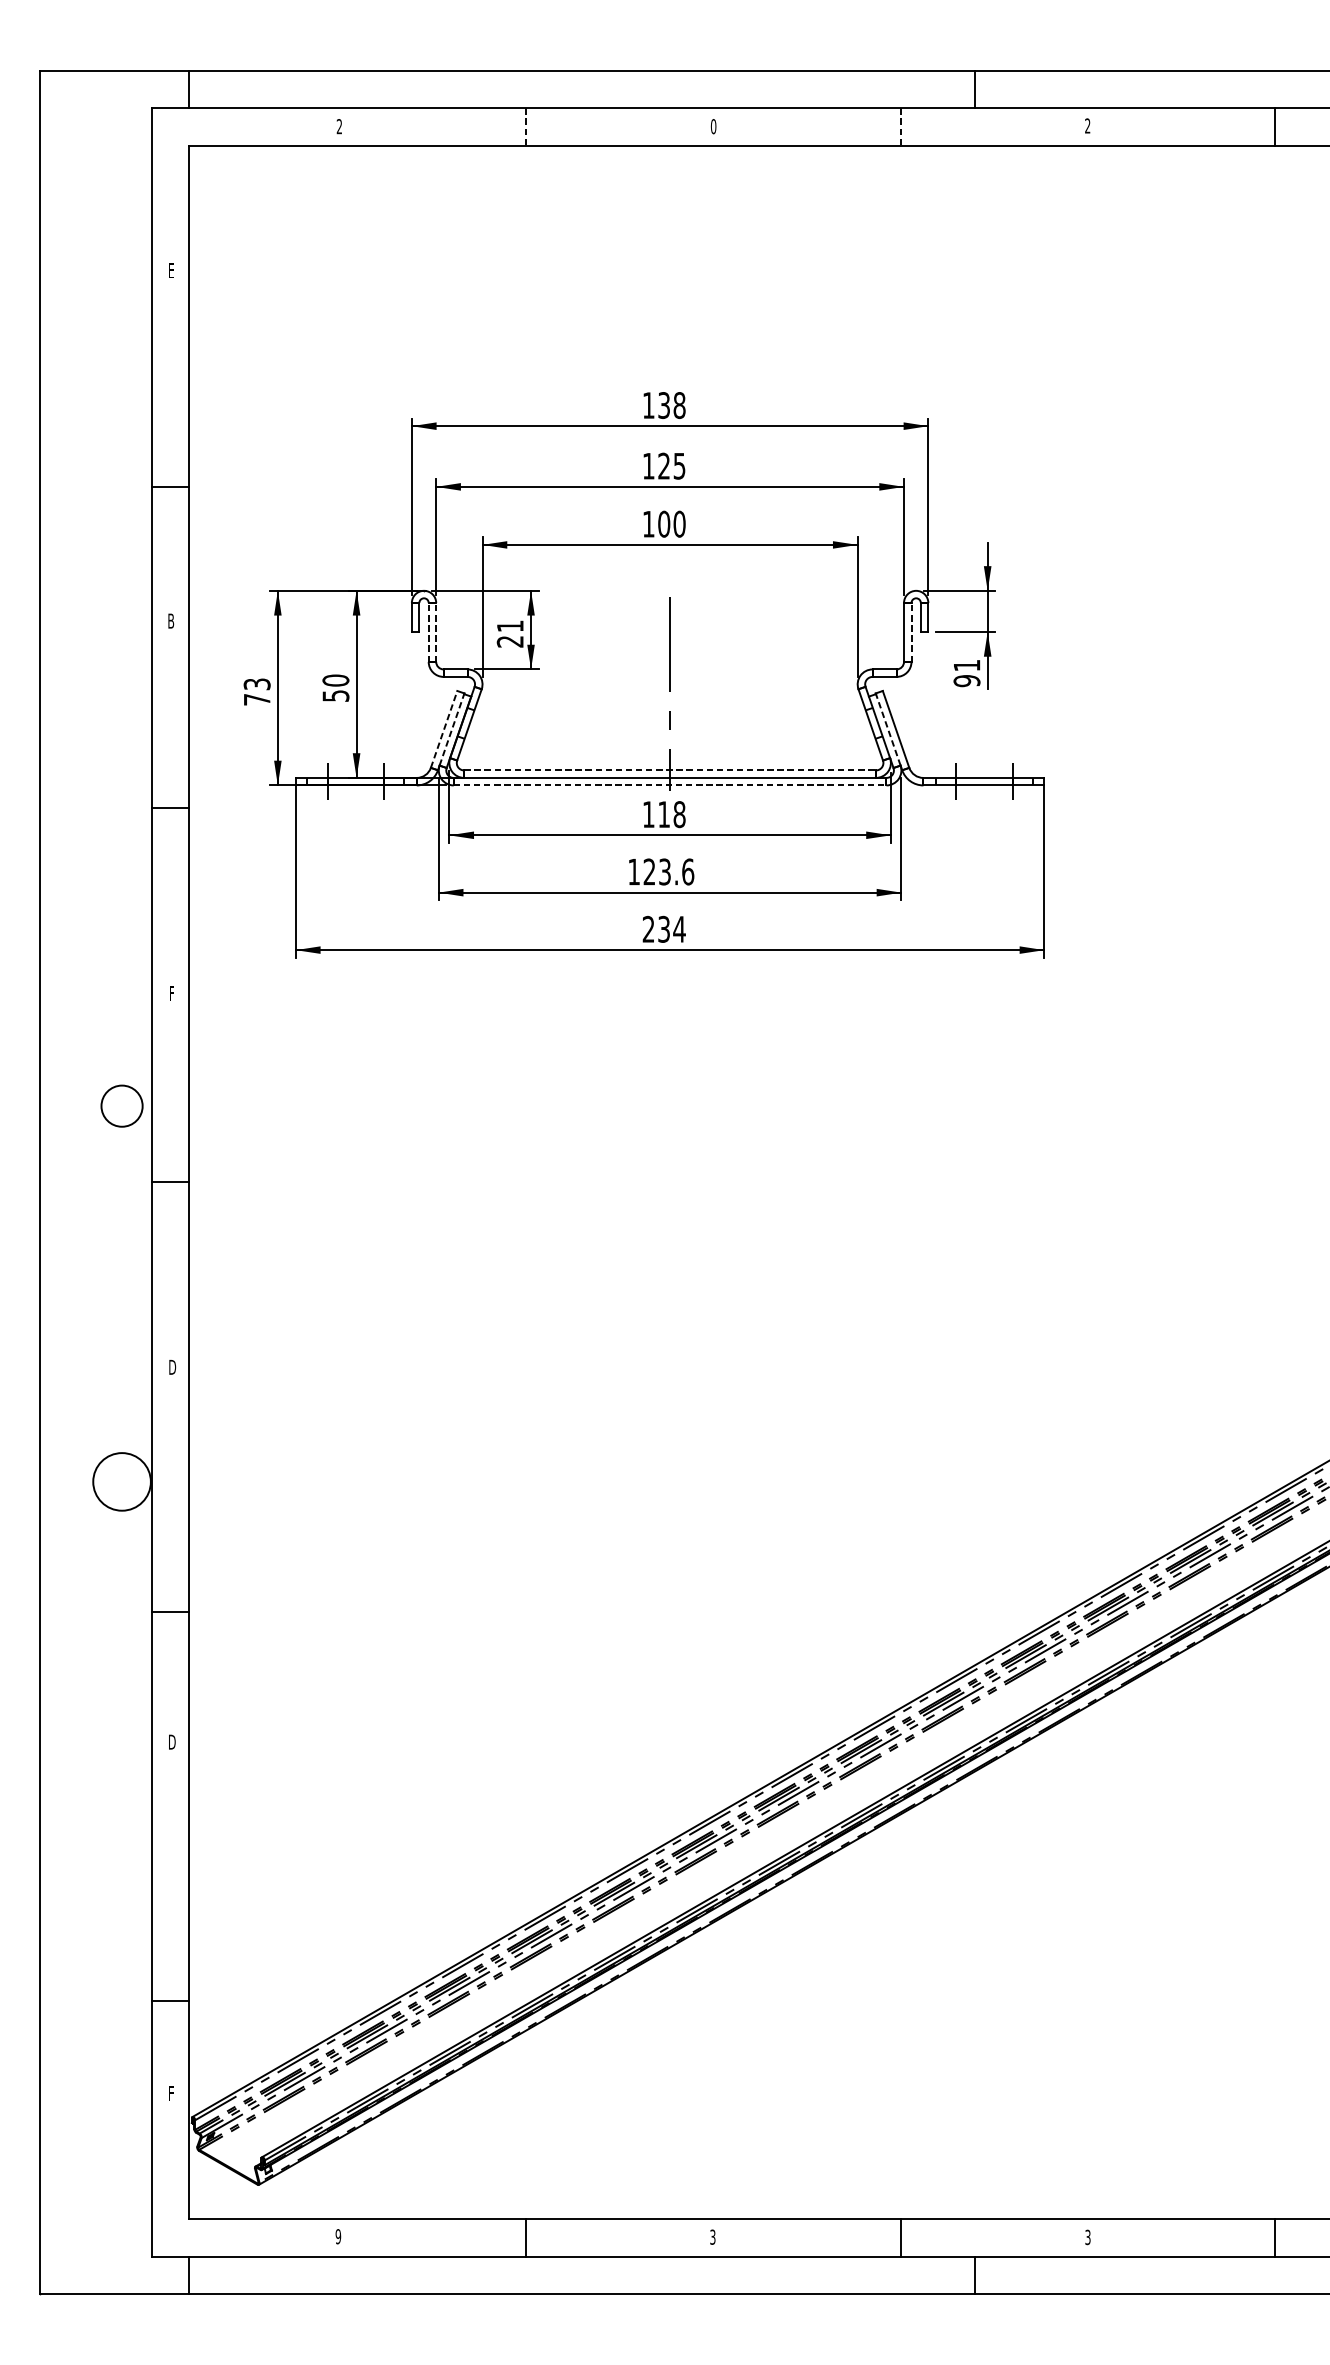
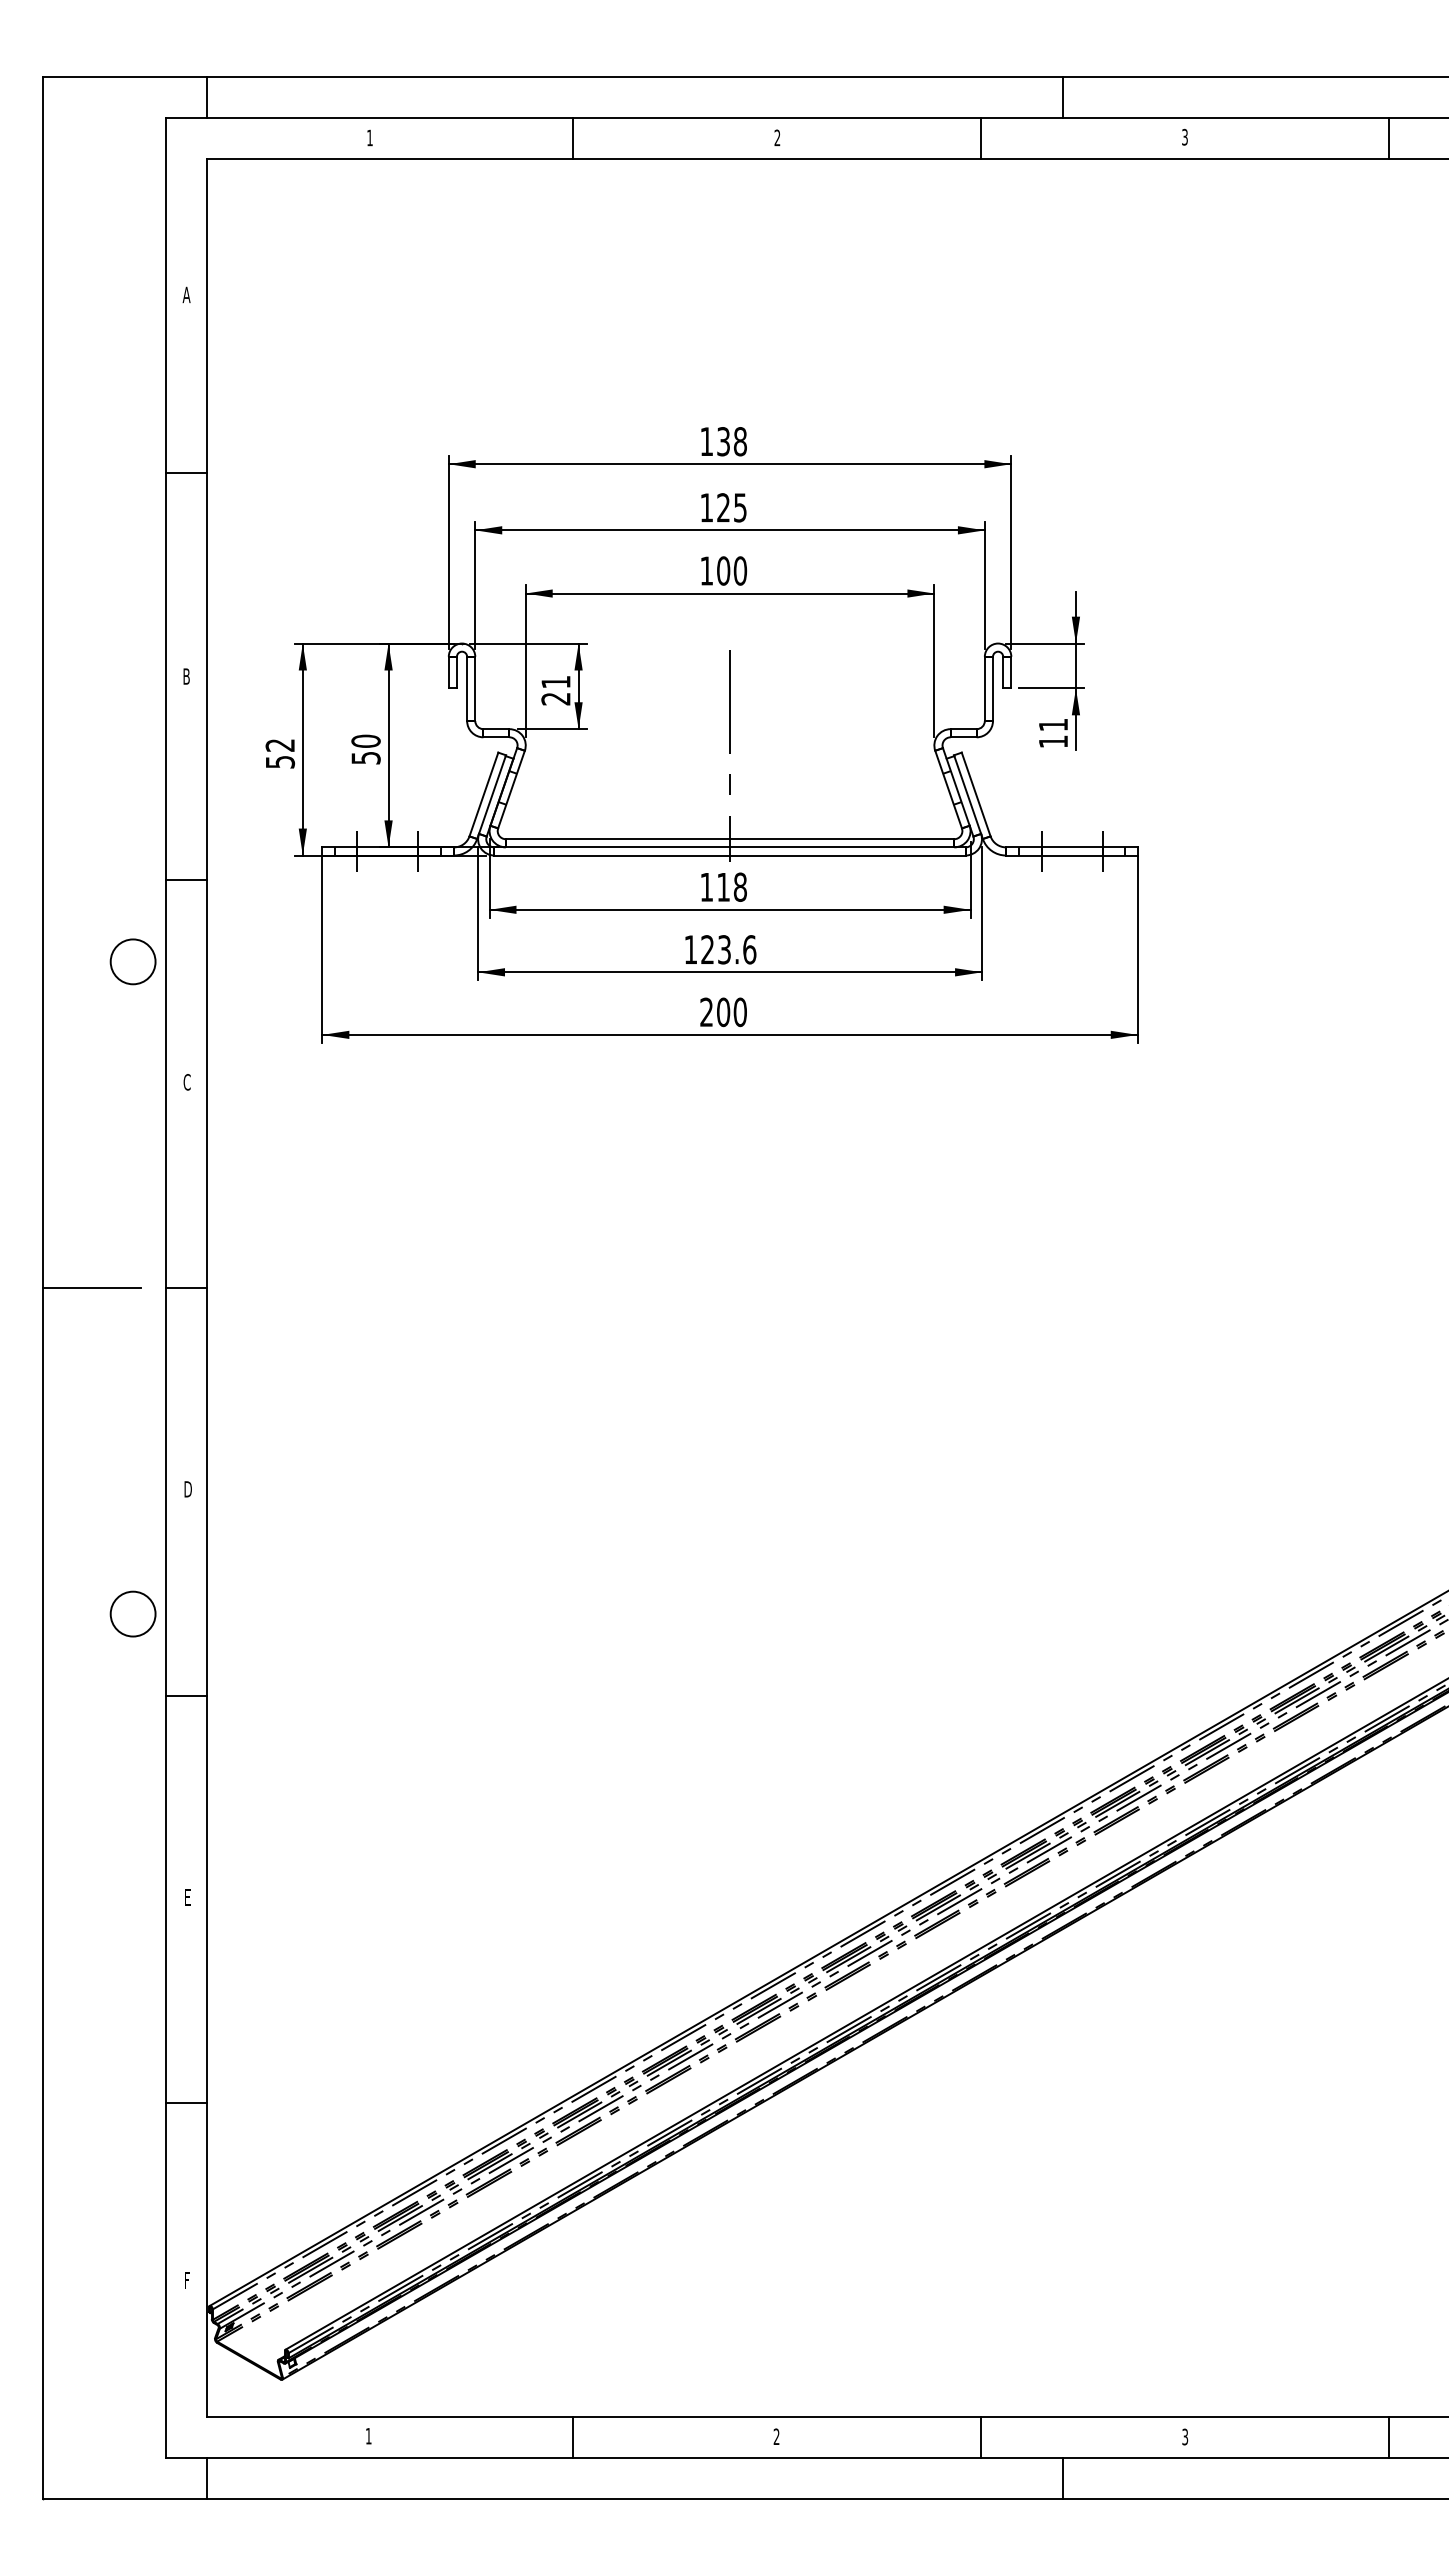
text: (339, 126) -> (369, 137), 2 -> 1
text: (713, 126) -> (777, 137), 0 -> 2
text: (1087, 126) -> (1184, 137), 2 -> 3
line: (526, 127) -> (573, 138), dashed -> solid
line: (900, 127) -> (981, 138), dashed -> solid
text: (171, 270) -> (186, 294), E -> A
line: (170, 487) -> (185, 472), moved
line: (429, 632) -> (467, 688), dashed -> solid
line: (436, 632) -> (475, 688), dashed -> solid
line: (911, 632) -> (992, 688), dashed -> solid
text: (967, 680) -> (1053, 741), 91 -> 11
text: (257, 691) -> (280, 753), 73 -> 52
line: (444, 729) -> (484, 794), dashed -> solid
line: (452, 729) -> (492, 794), dashed -> solid
line: (888, 729) -> (967, 794), dashed -> solid
line: (670, 770) -> (730, 839), dashed -> solid
line: (670, 785) -> (730, 855), dashed -> solid
text: (672, 929) -> (732, 1012), 234 -> 200
text: (171, 993) -> (186, 1082), F -> C
circle: (121, 1105) -> (132, 961), moved
line: (84, 1182) -> (92, 1288), added
circle: (121, 1481) -> (132, 1613), size x0.71
line: (170, 1611) -> (185, 1695), moved
text: (171, 1742) -> (187, 1897), D -> E
line: (170, 2000) -> (185, 2103), moved
text: (338, 2236) -> (368, 2435), 9 -> 1
text: (712, 2236) -> (776, 2436), 3 -> 2

